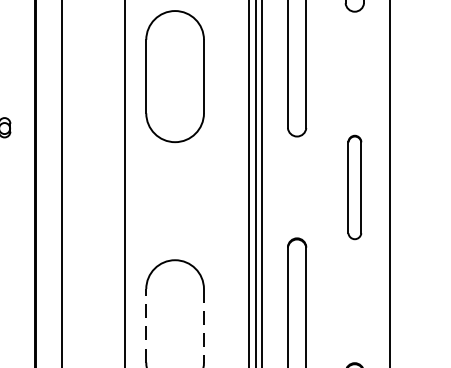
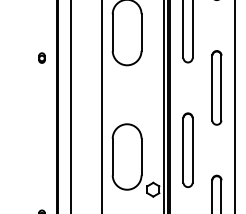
part: (354, 186) -> (216, 87), size x1.43
line: (145, 324) -> (112, 156), dashed -> solid
line: (203, 326) -> (141, 157), dashed -> solid

